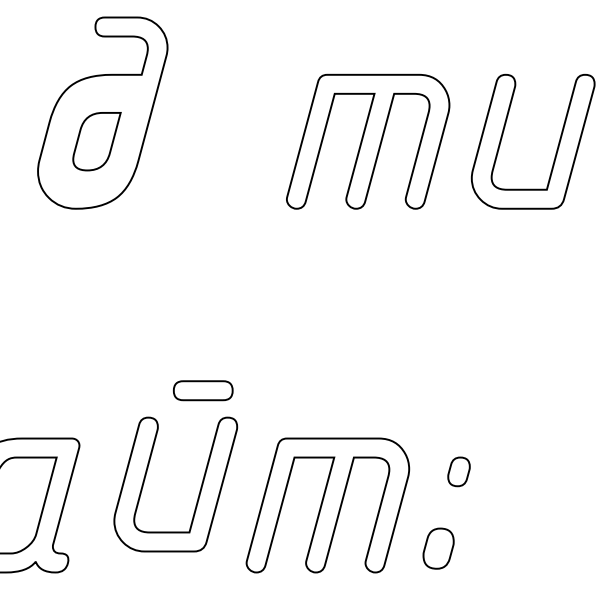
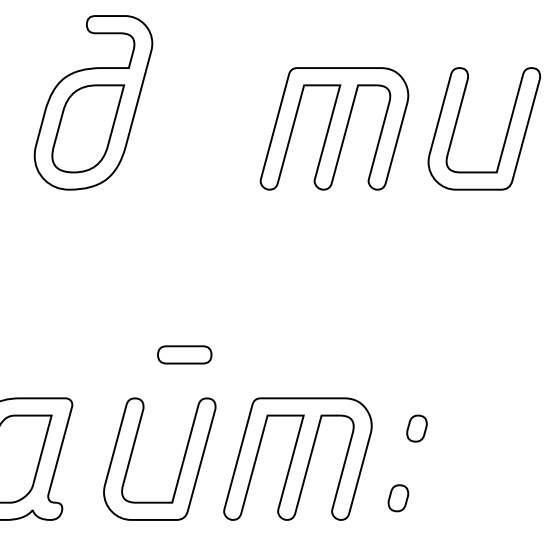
part: (96, 141) -> (87, 128), size x1.67
part: (199, 490) -> (181, 464), moved
part: (438, 548) -> (398, 498), size x0.71

